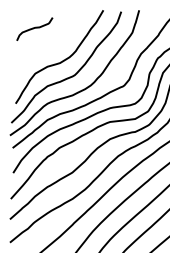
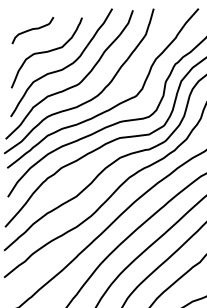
curve: (46, 48) -> (46, 52), added

